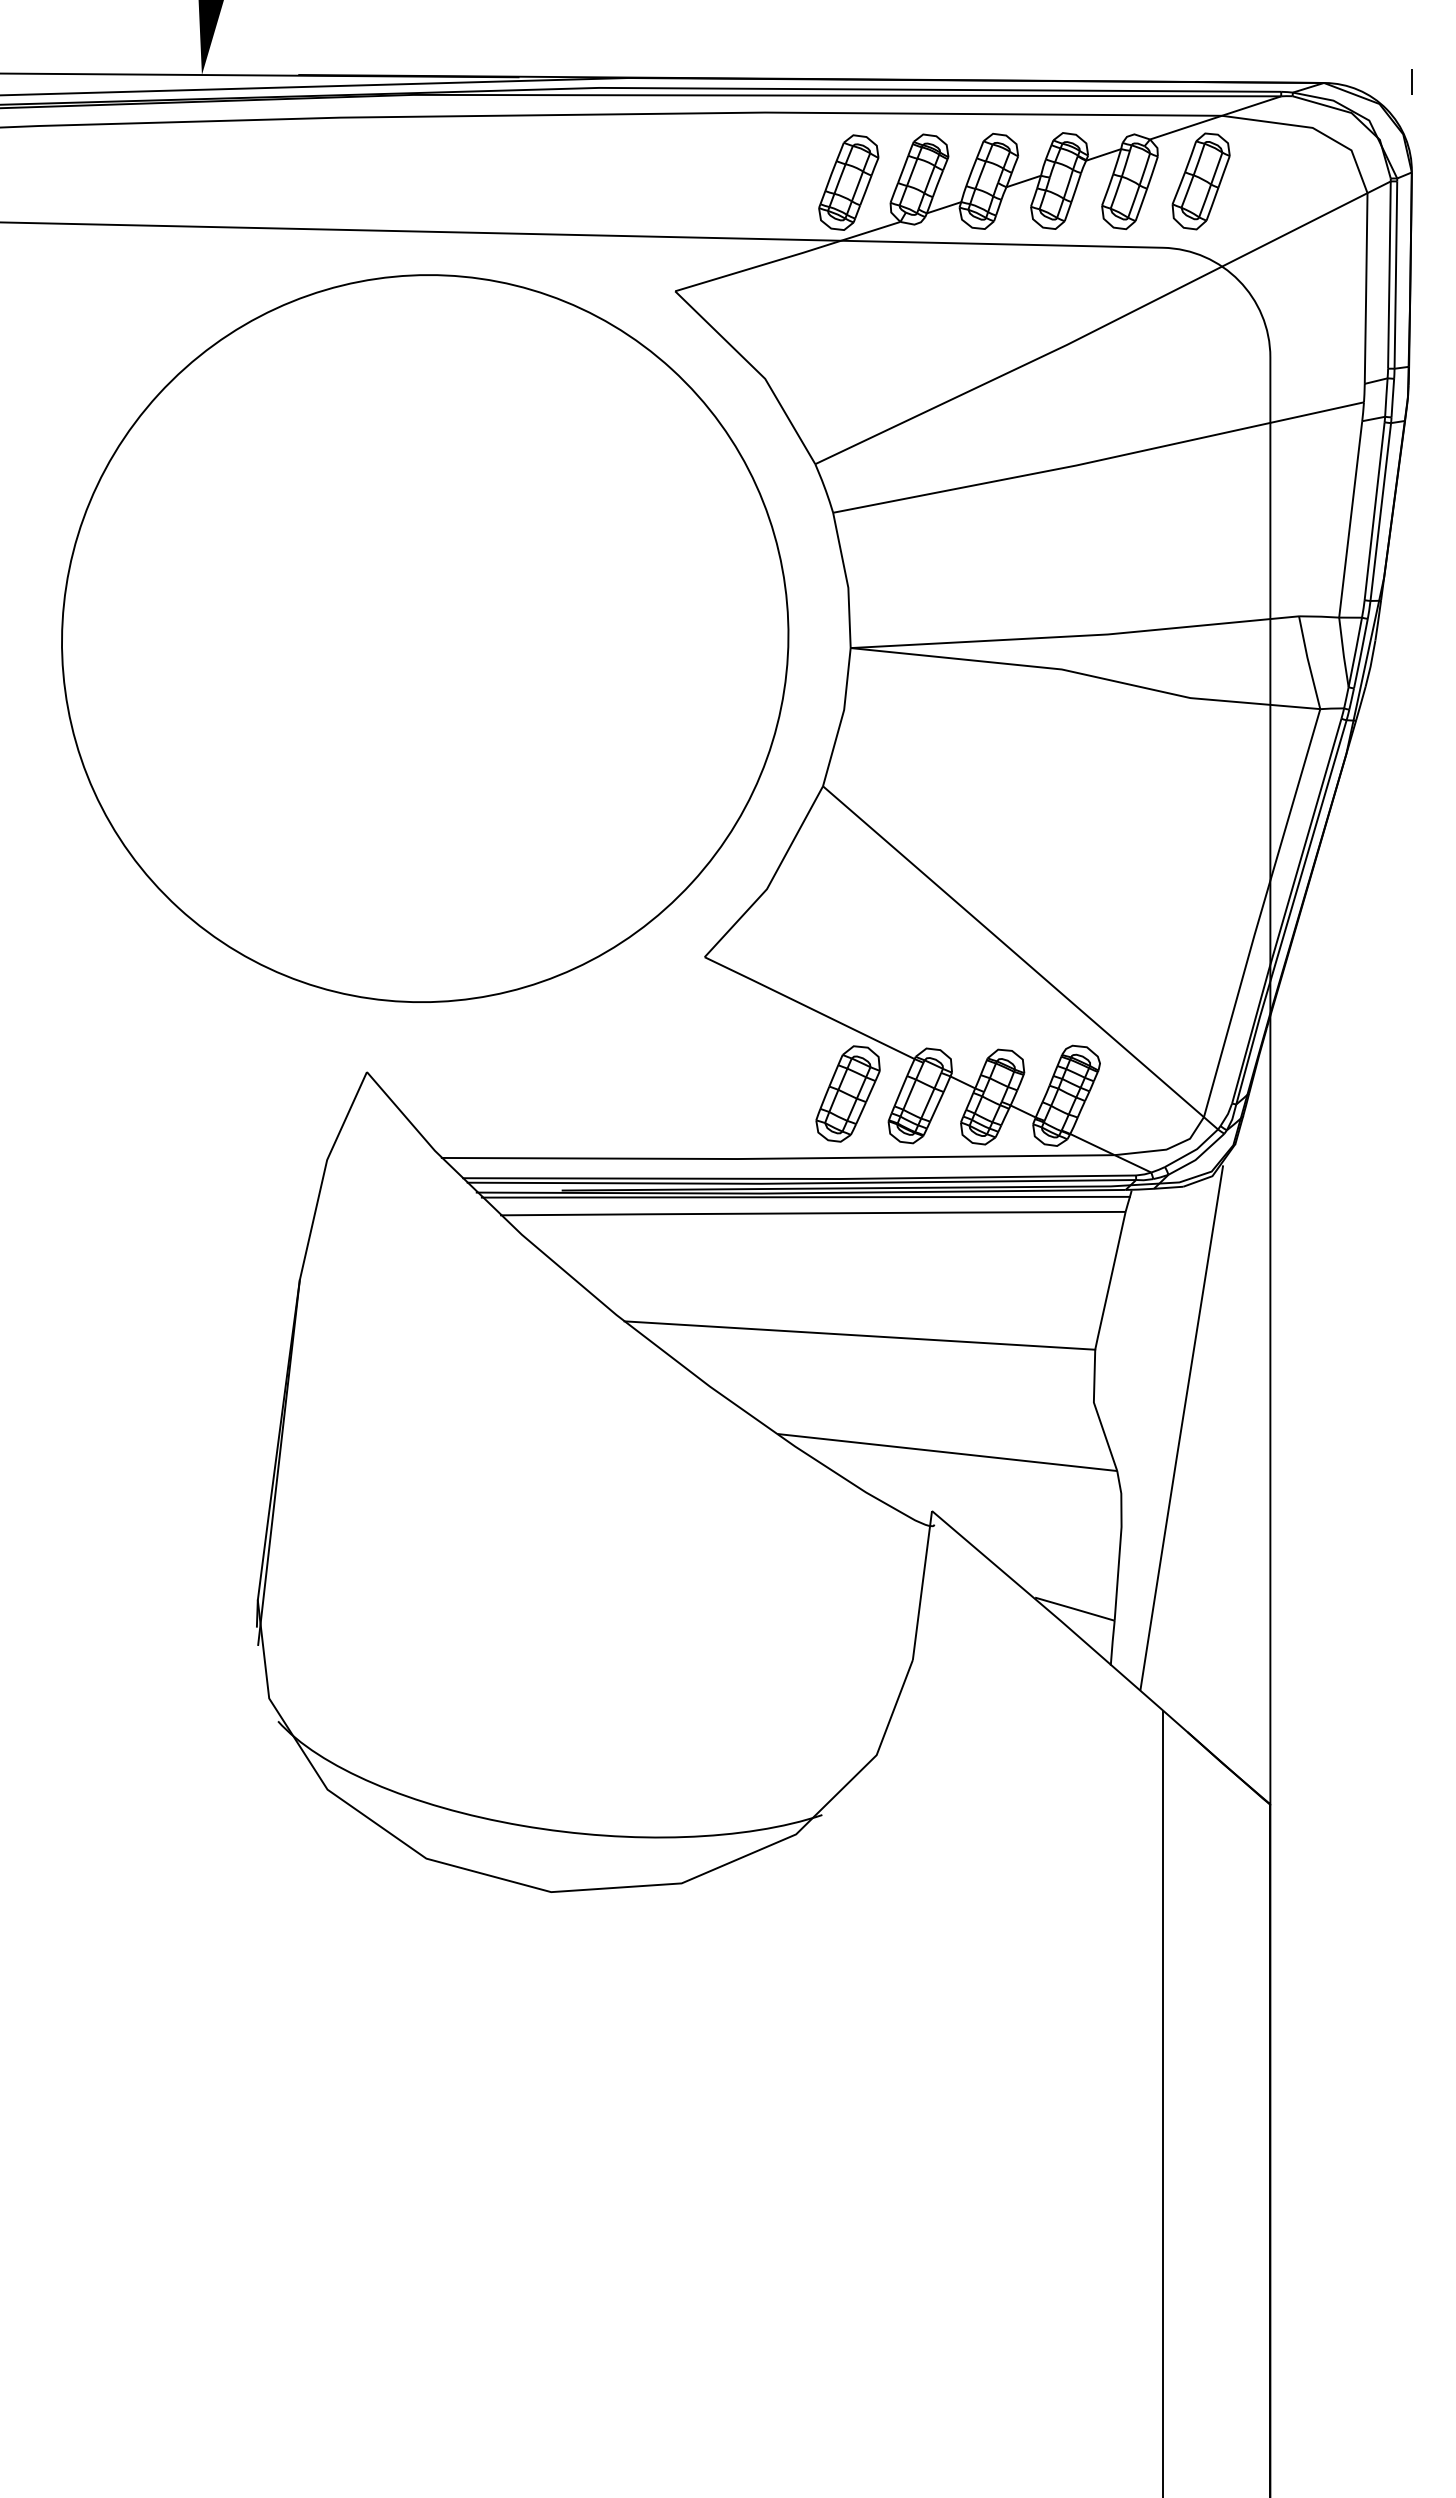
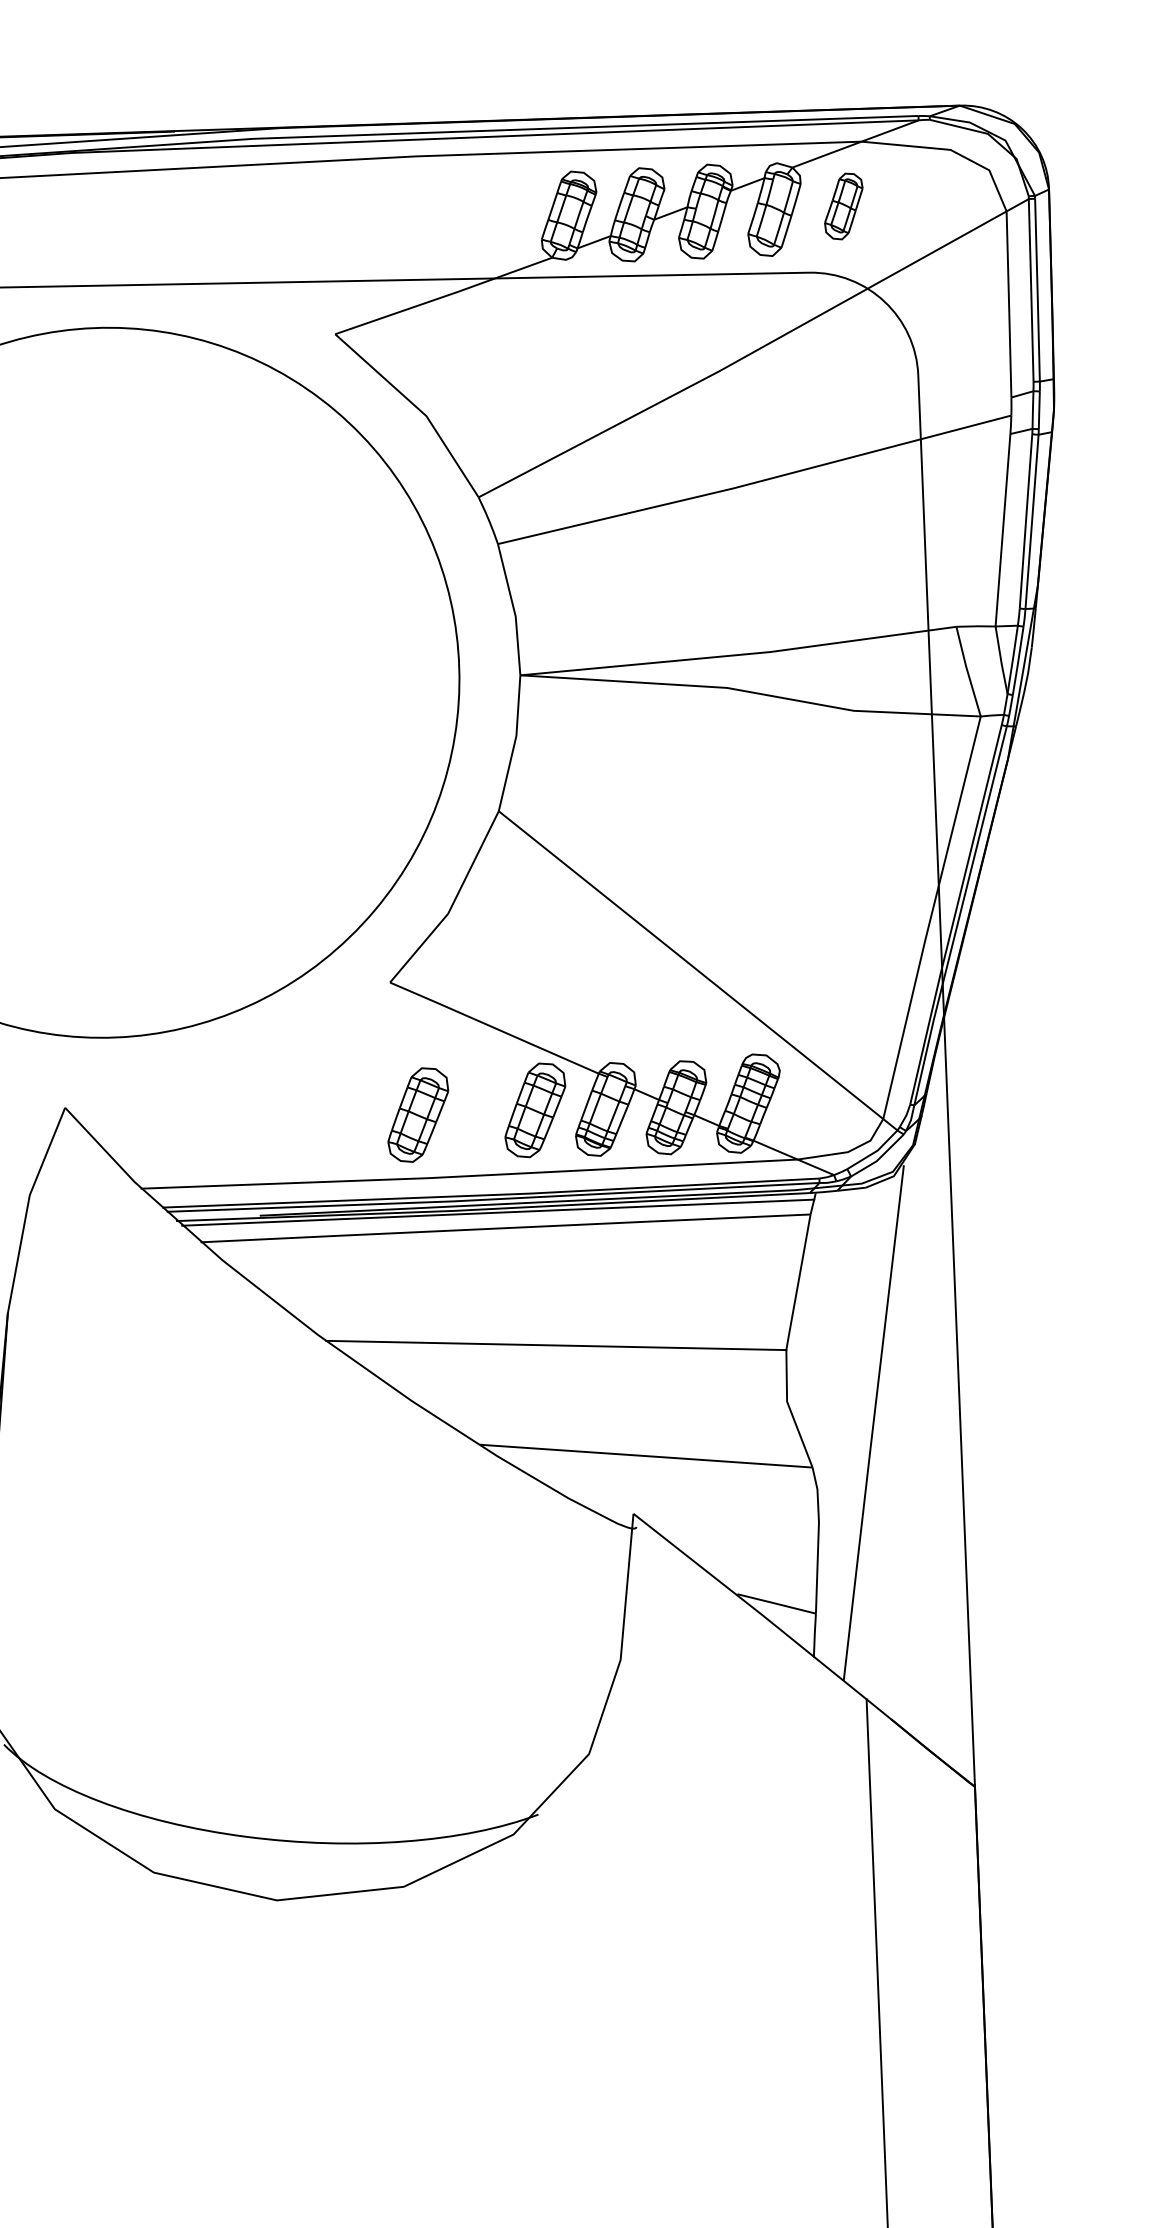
line: (1411, 81) -> (1045, 100), removed
part: (1200, 181) -> (843, 206), size x0.7
part: (848, 182) -> (499, 221), removed
part: (727, 1093) -> (417, 1114), added

